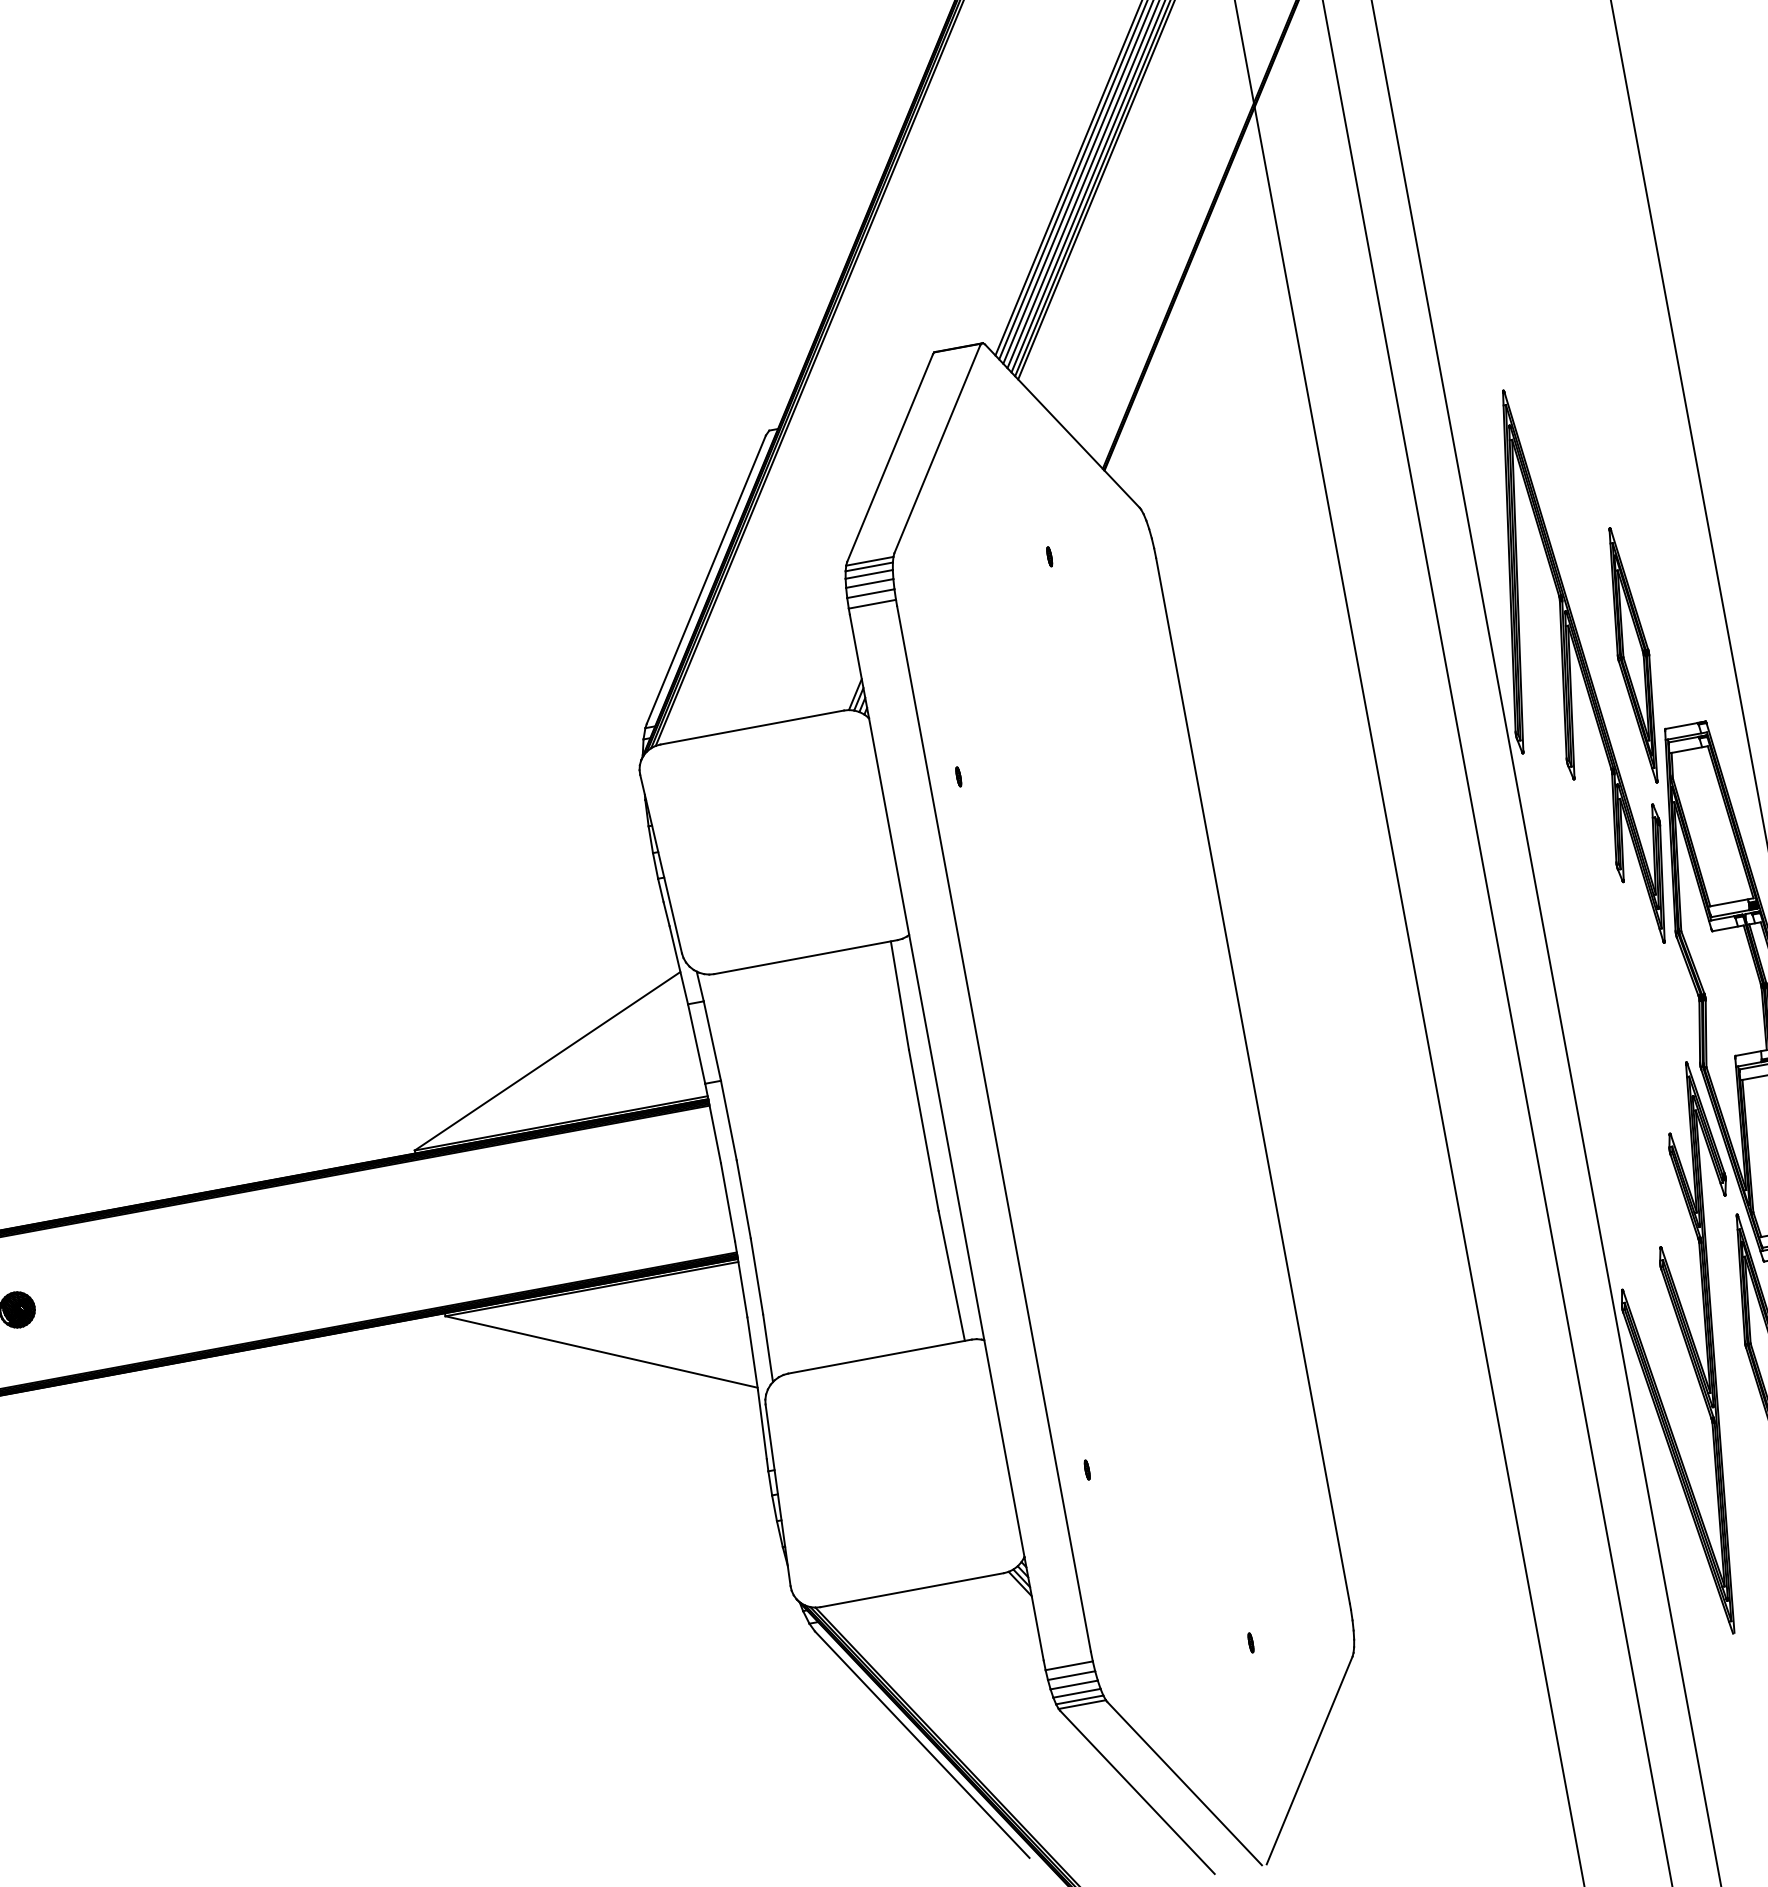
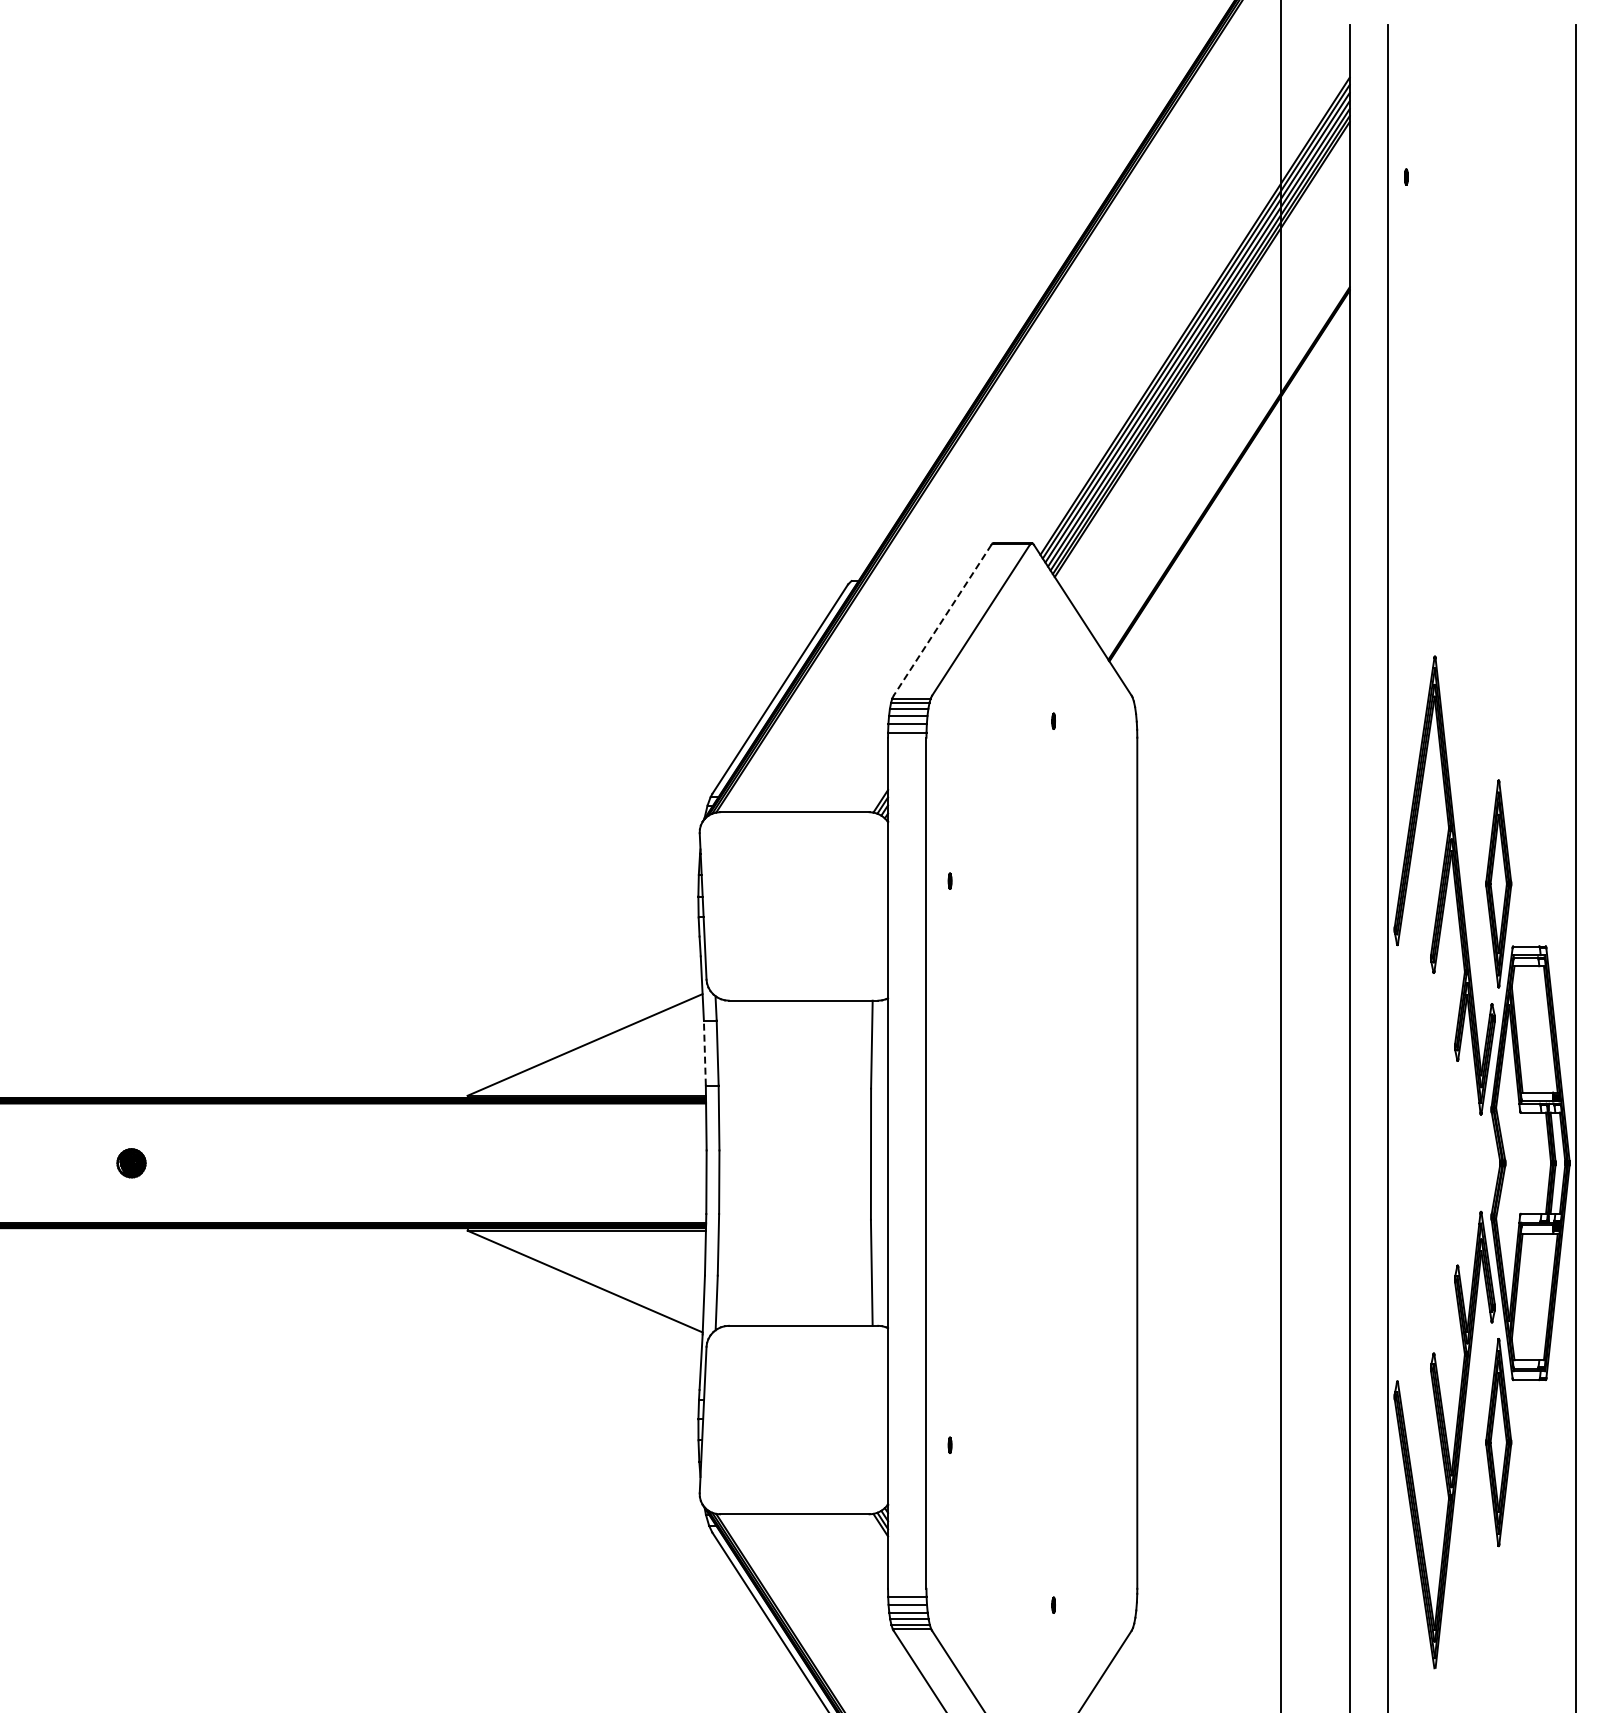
line: (890, 458) -> (942, 620), solid -> dashed
line: (696, 1044) -> (704, 1053), solid -> dashed

